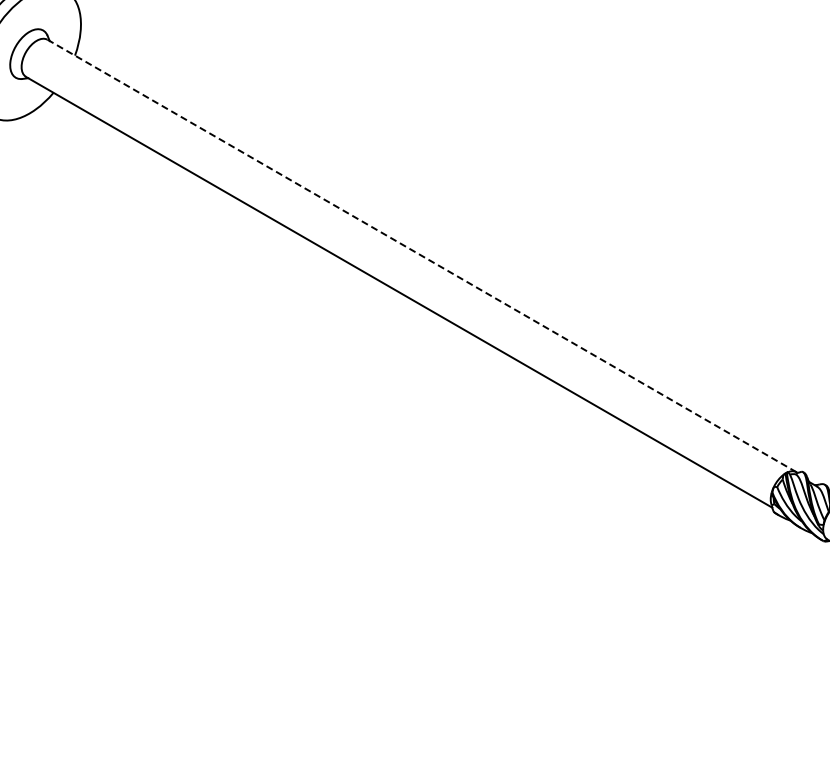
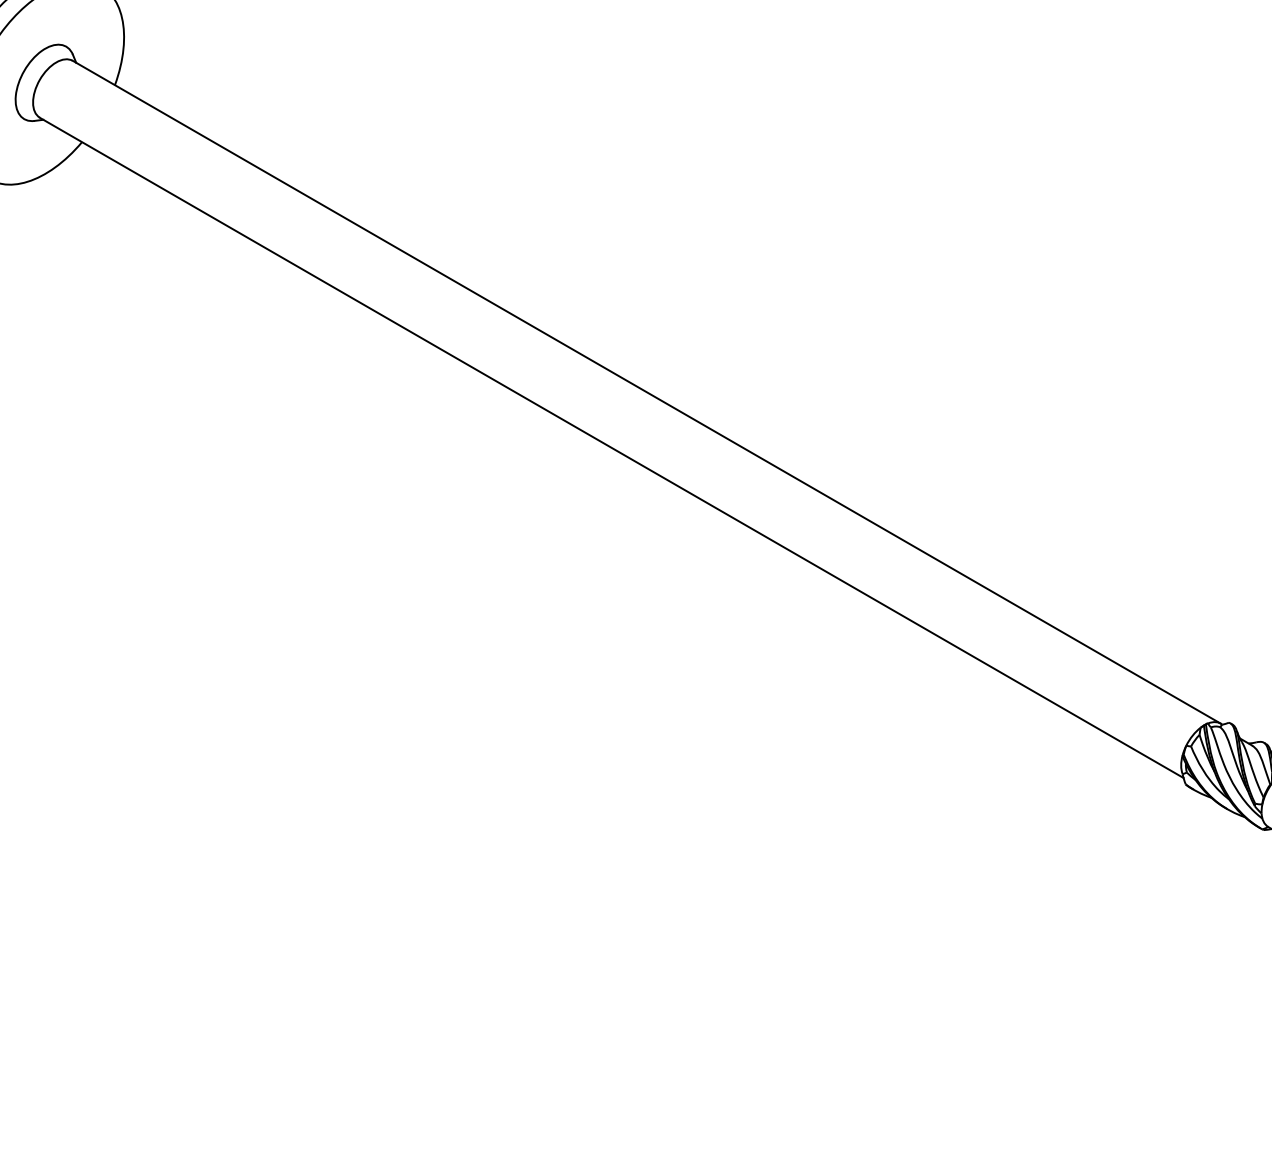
line: (421, 255) -> (645, 391), dashed -> solid

